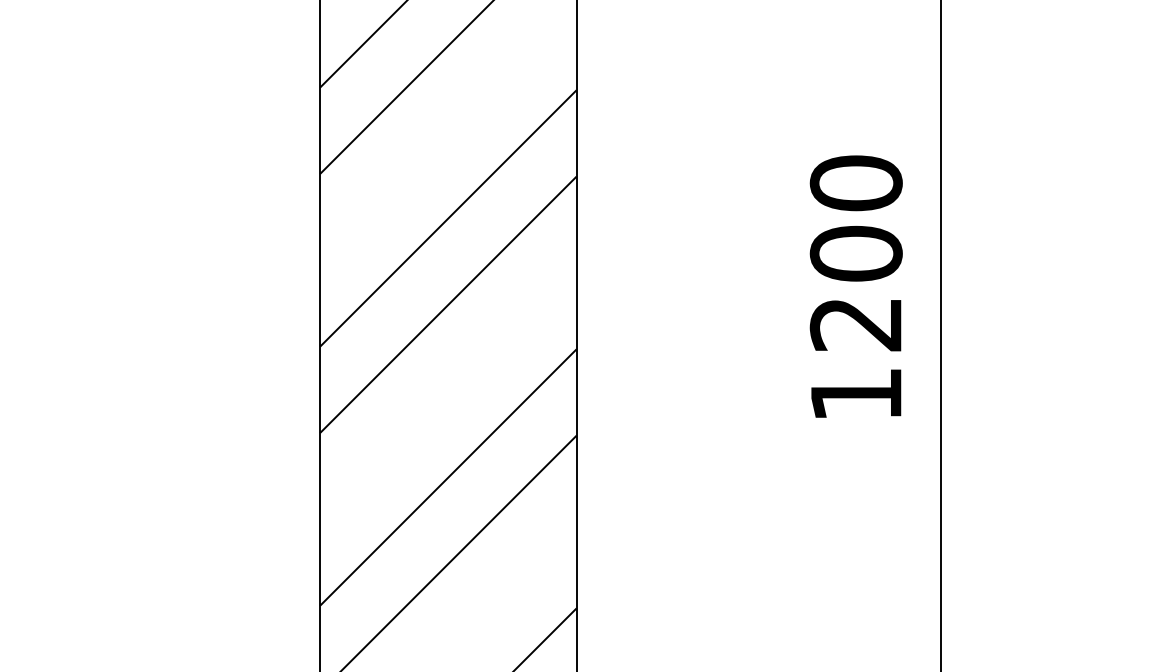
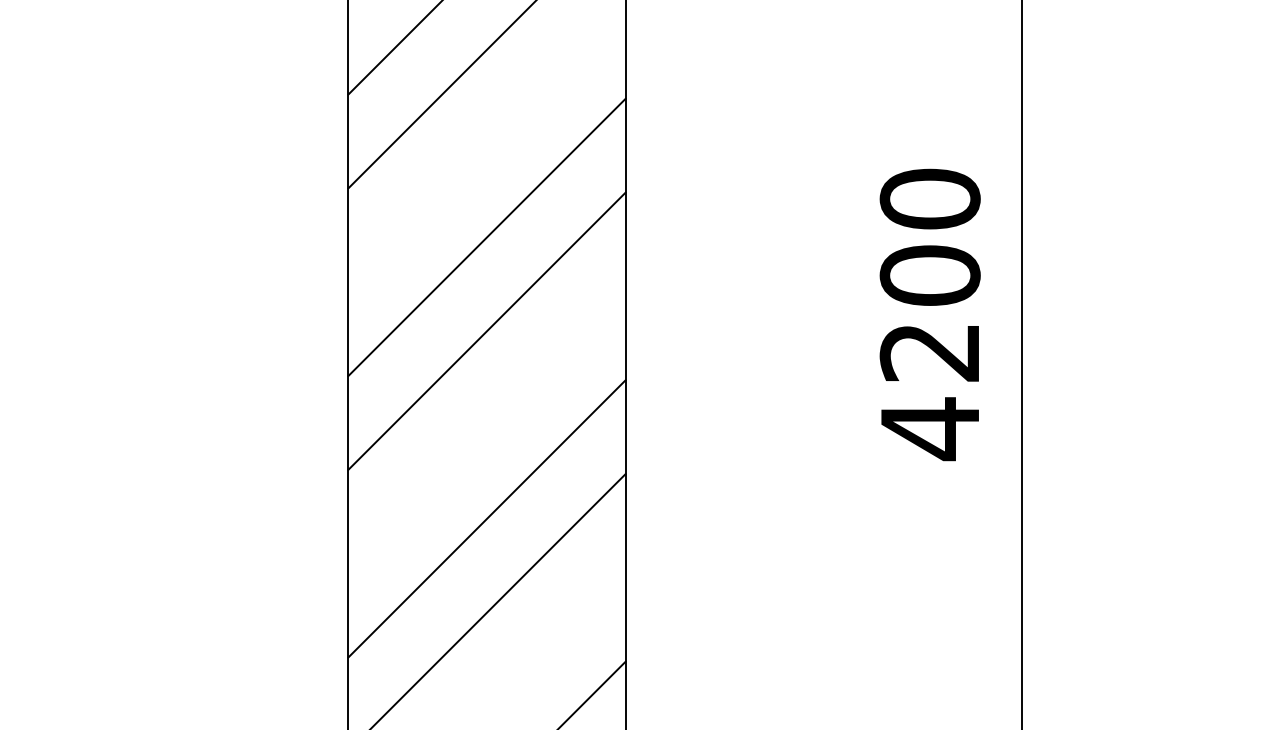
text: (856, 394) -> (930, 428), 1200 -> 4200

